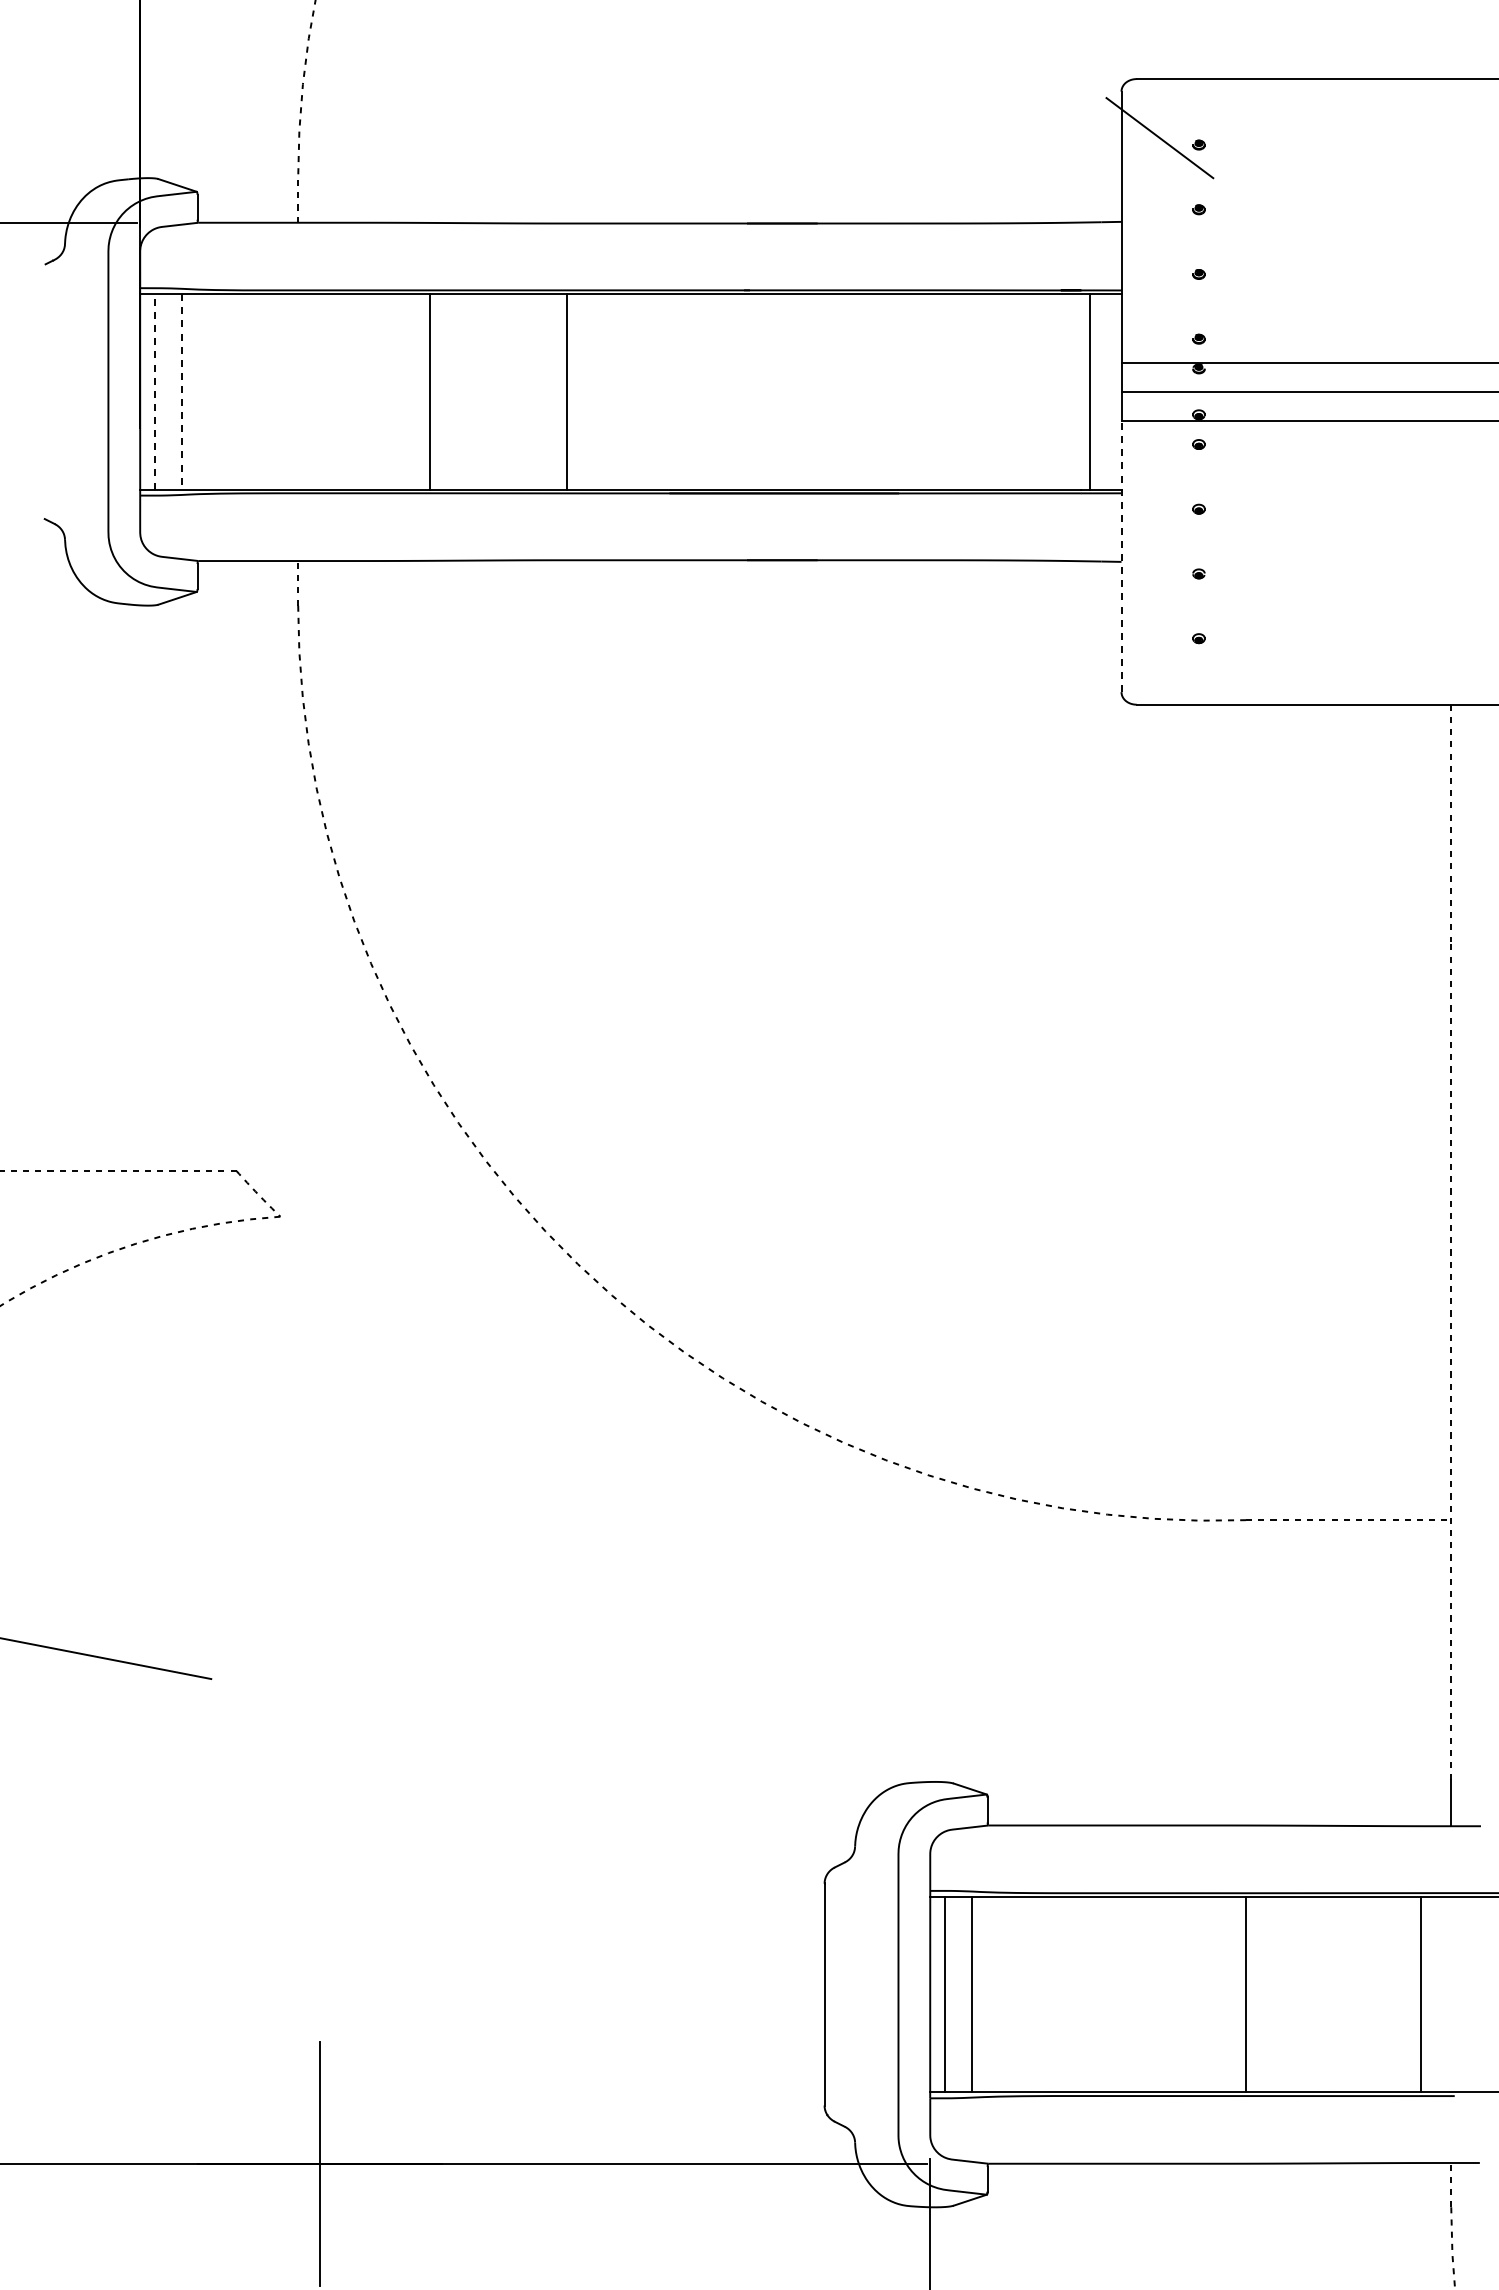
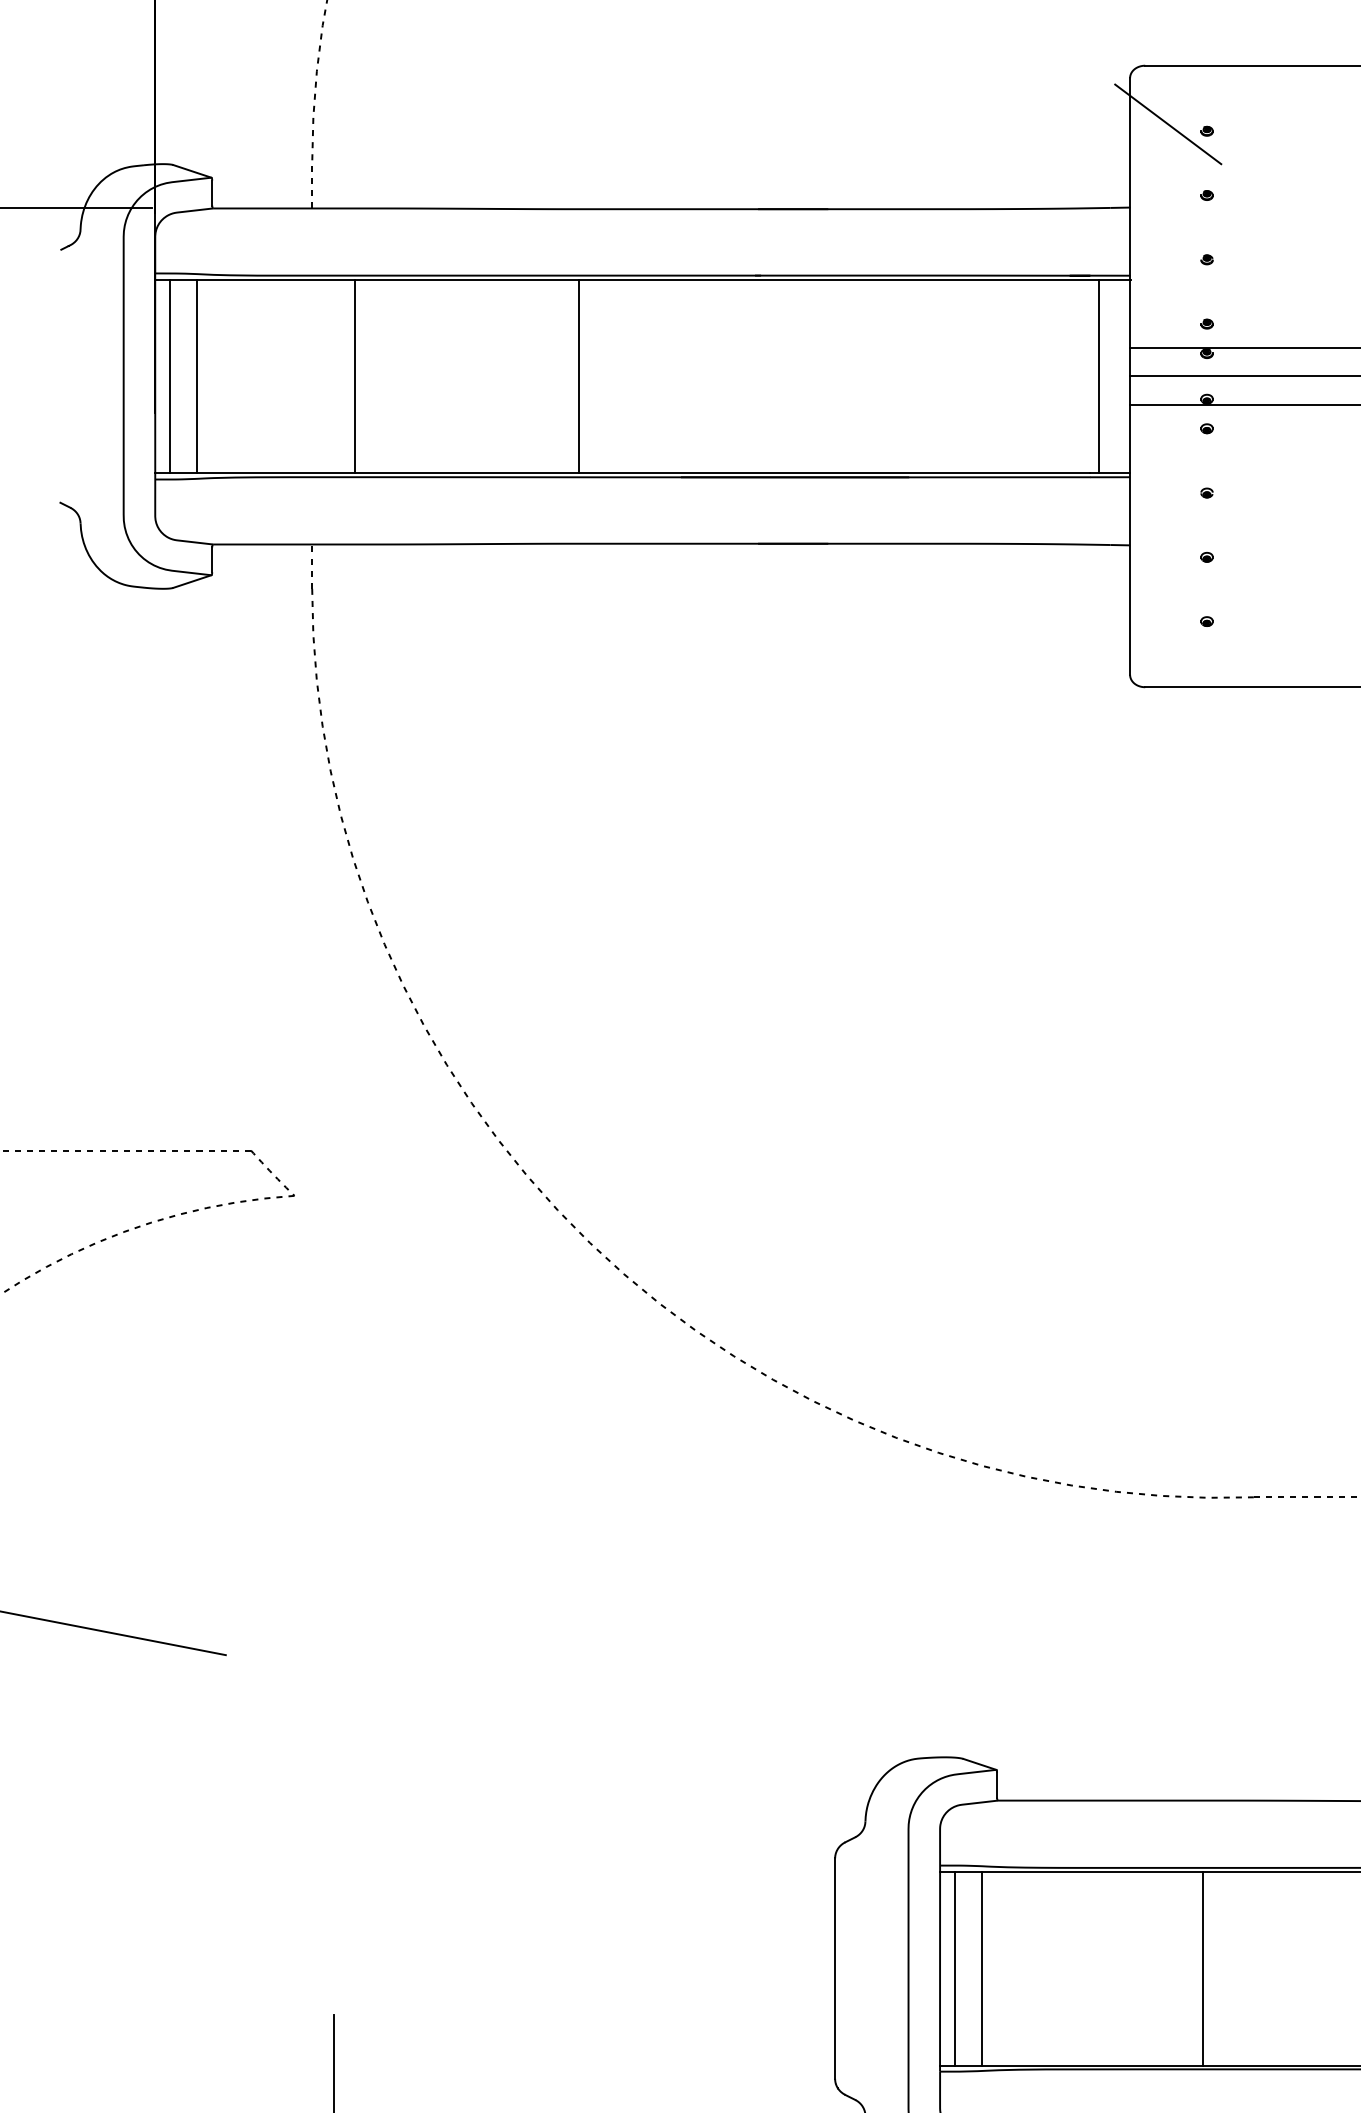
line: (154, 391) -> (169, 376), dashed -> solid
line: (182, 391) -> (197, 376), dashed -> solid
line: (429, 391) -> (354, 376), moved
line: (1121, 556) -> (1130, 540), dashed -> solid
line: (1245, 1994) -> (1202, 1968), moved

